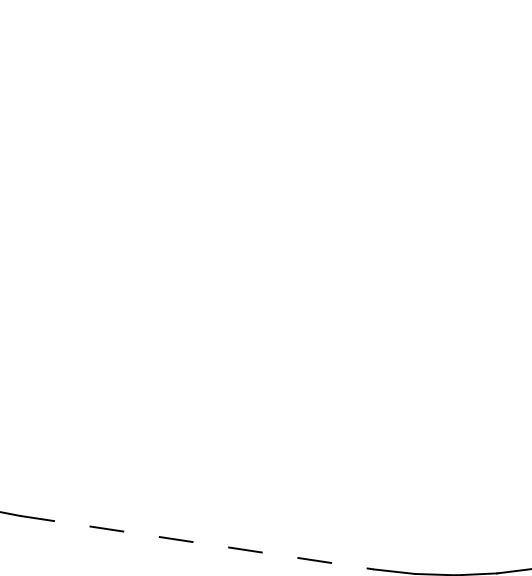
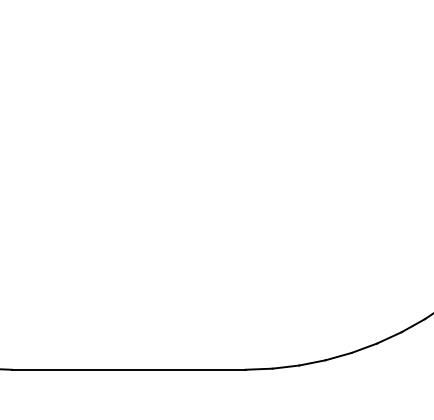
line: (196, 542) -> (128, 369), dashed -> solid

